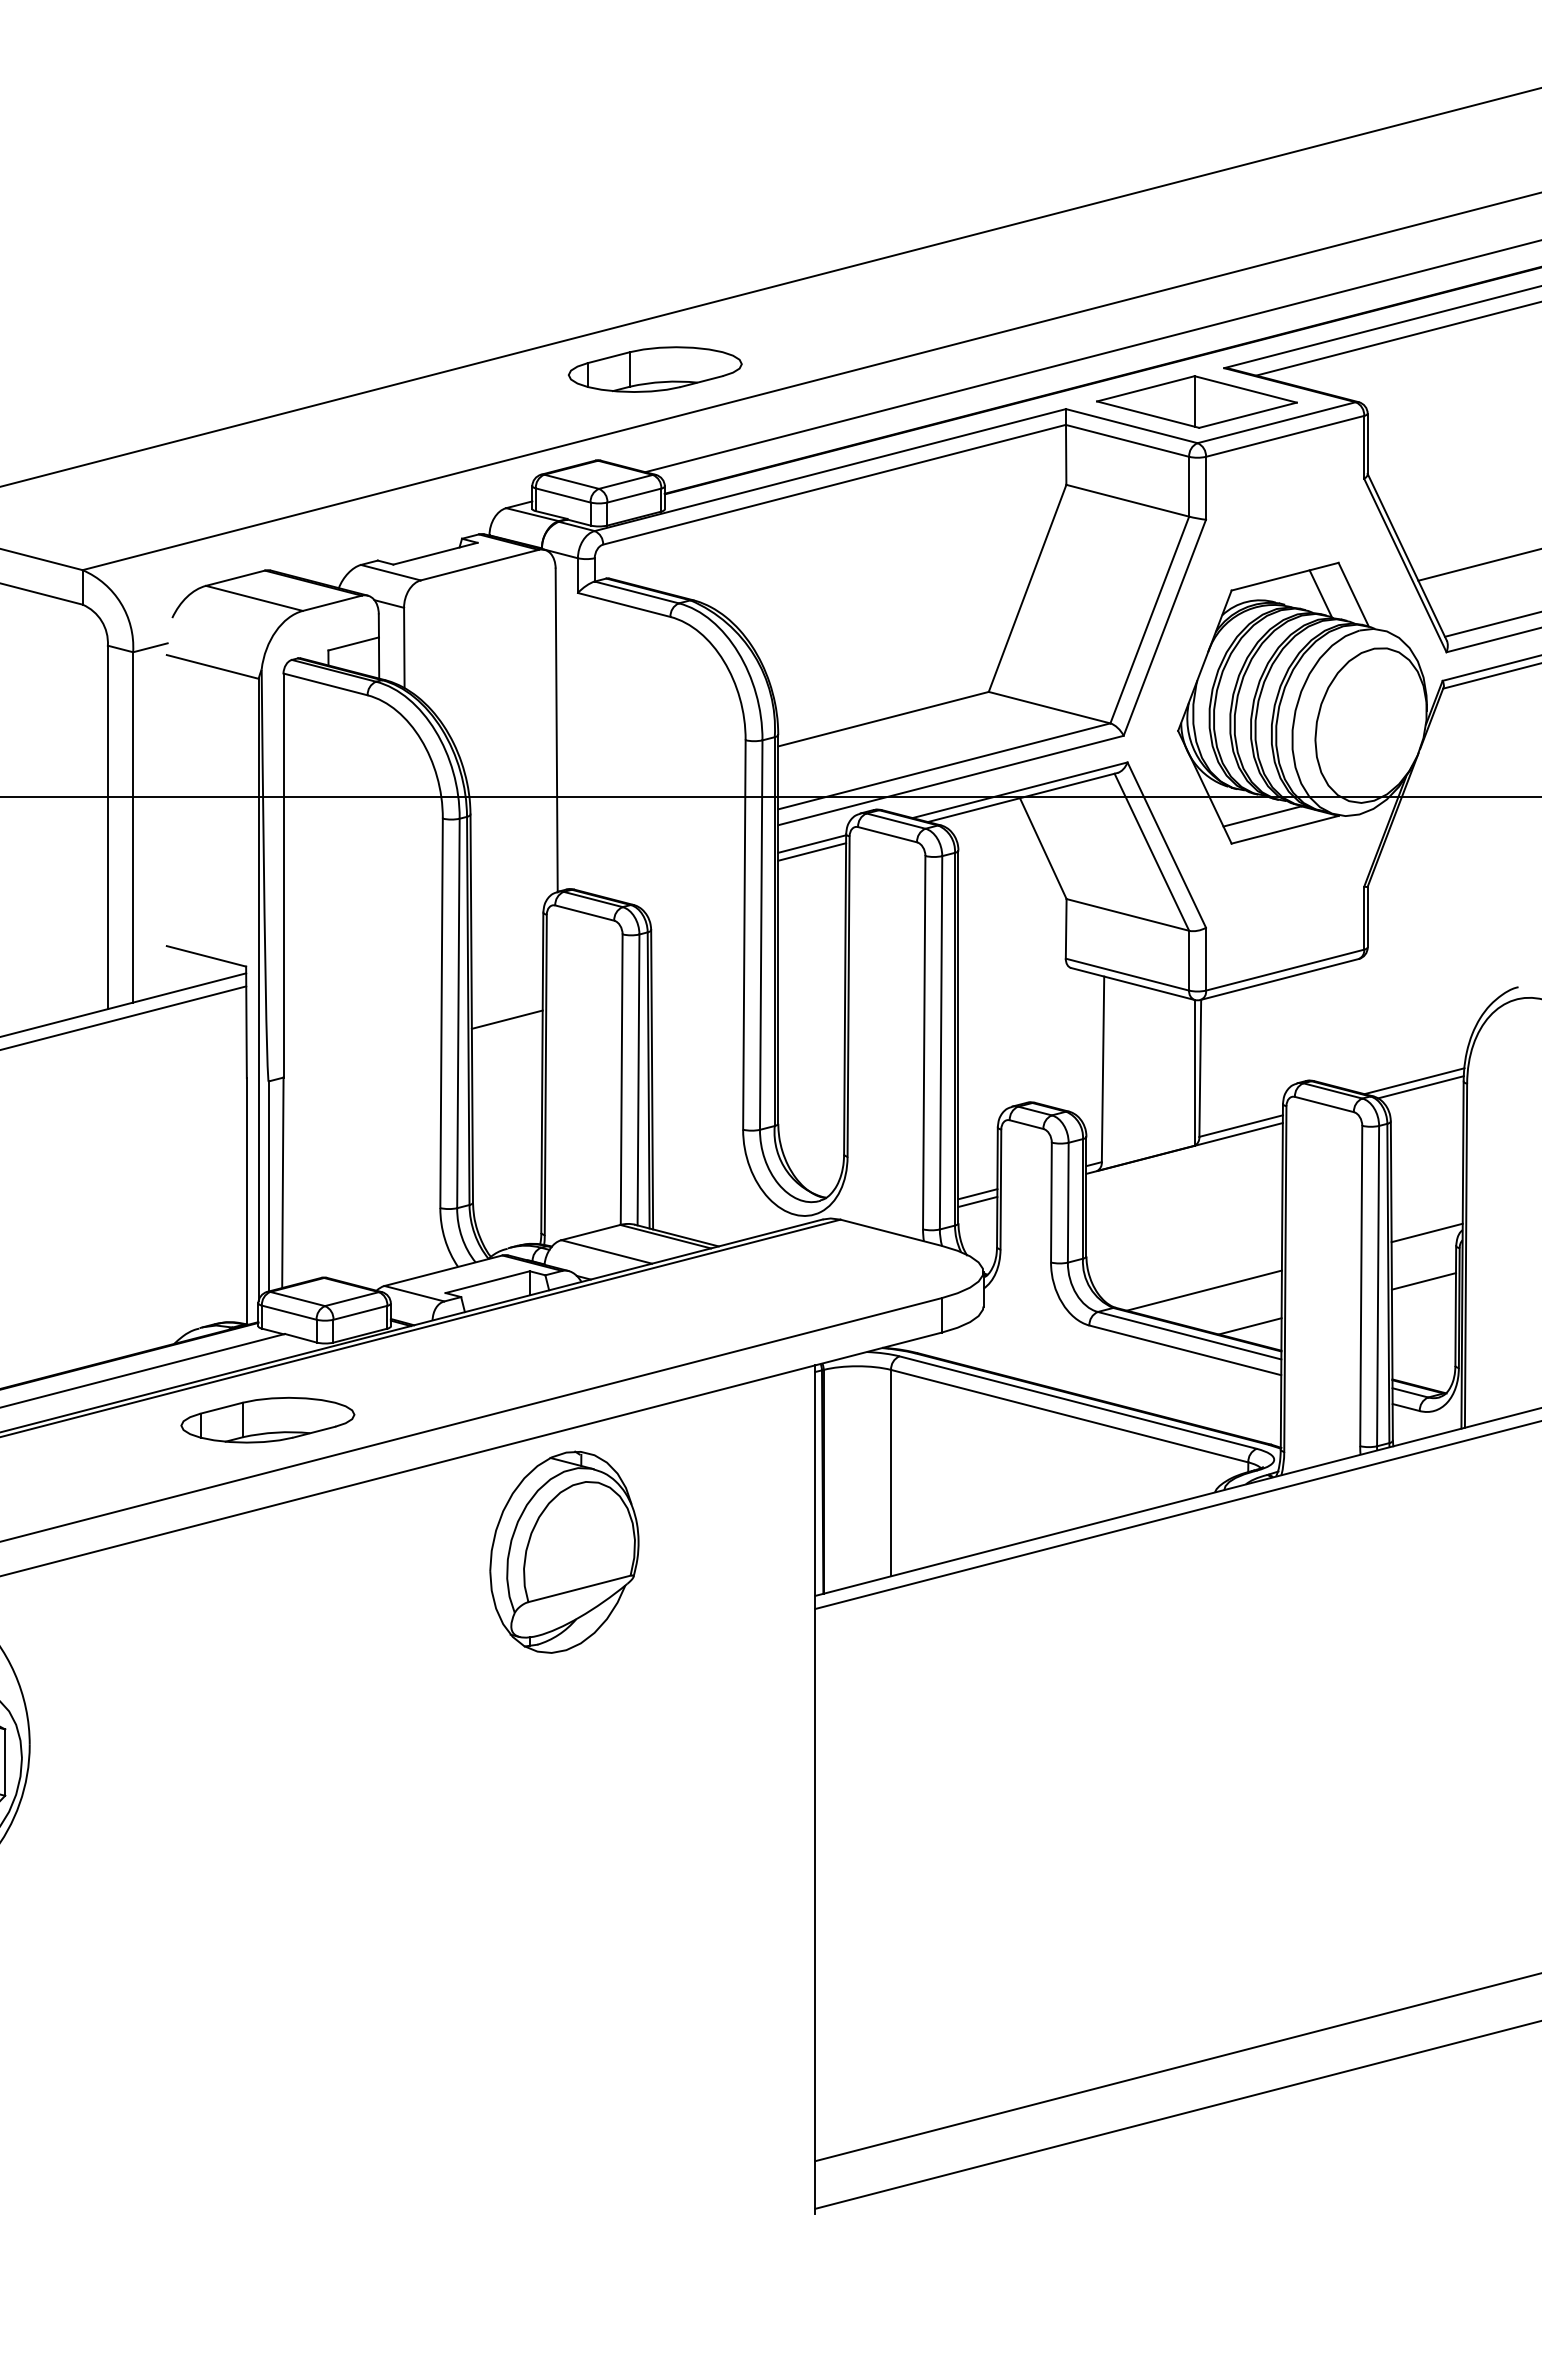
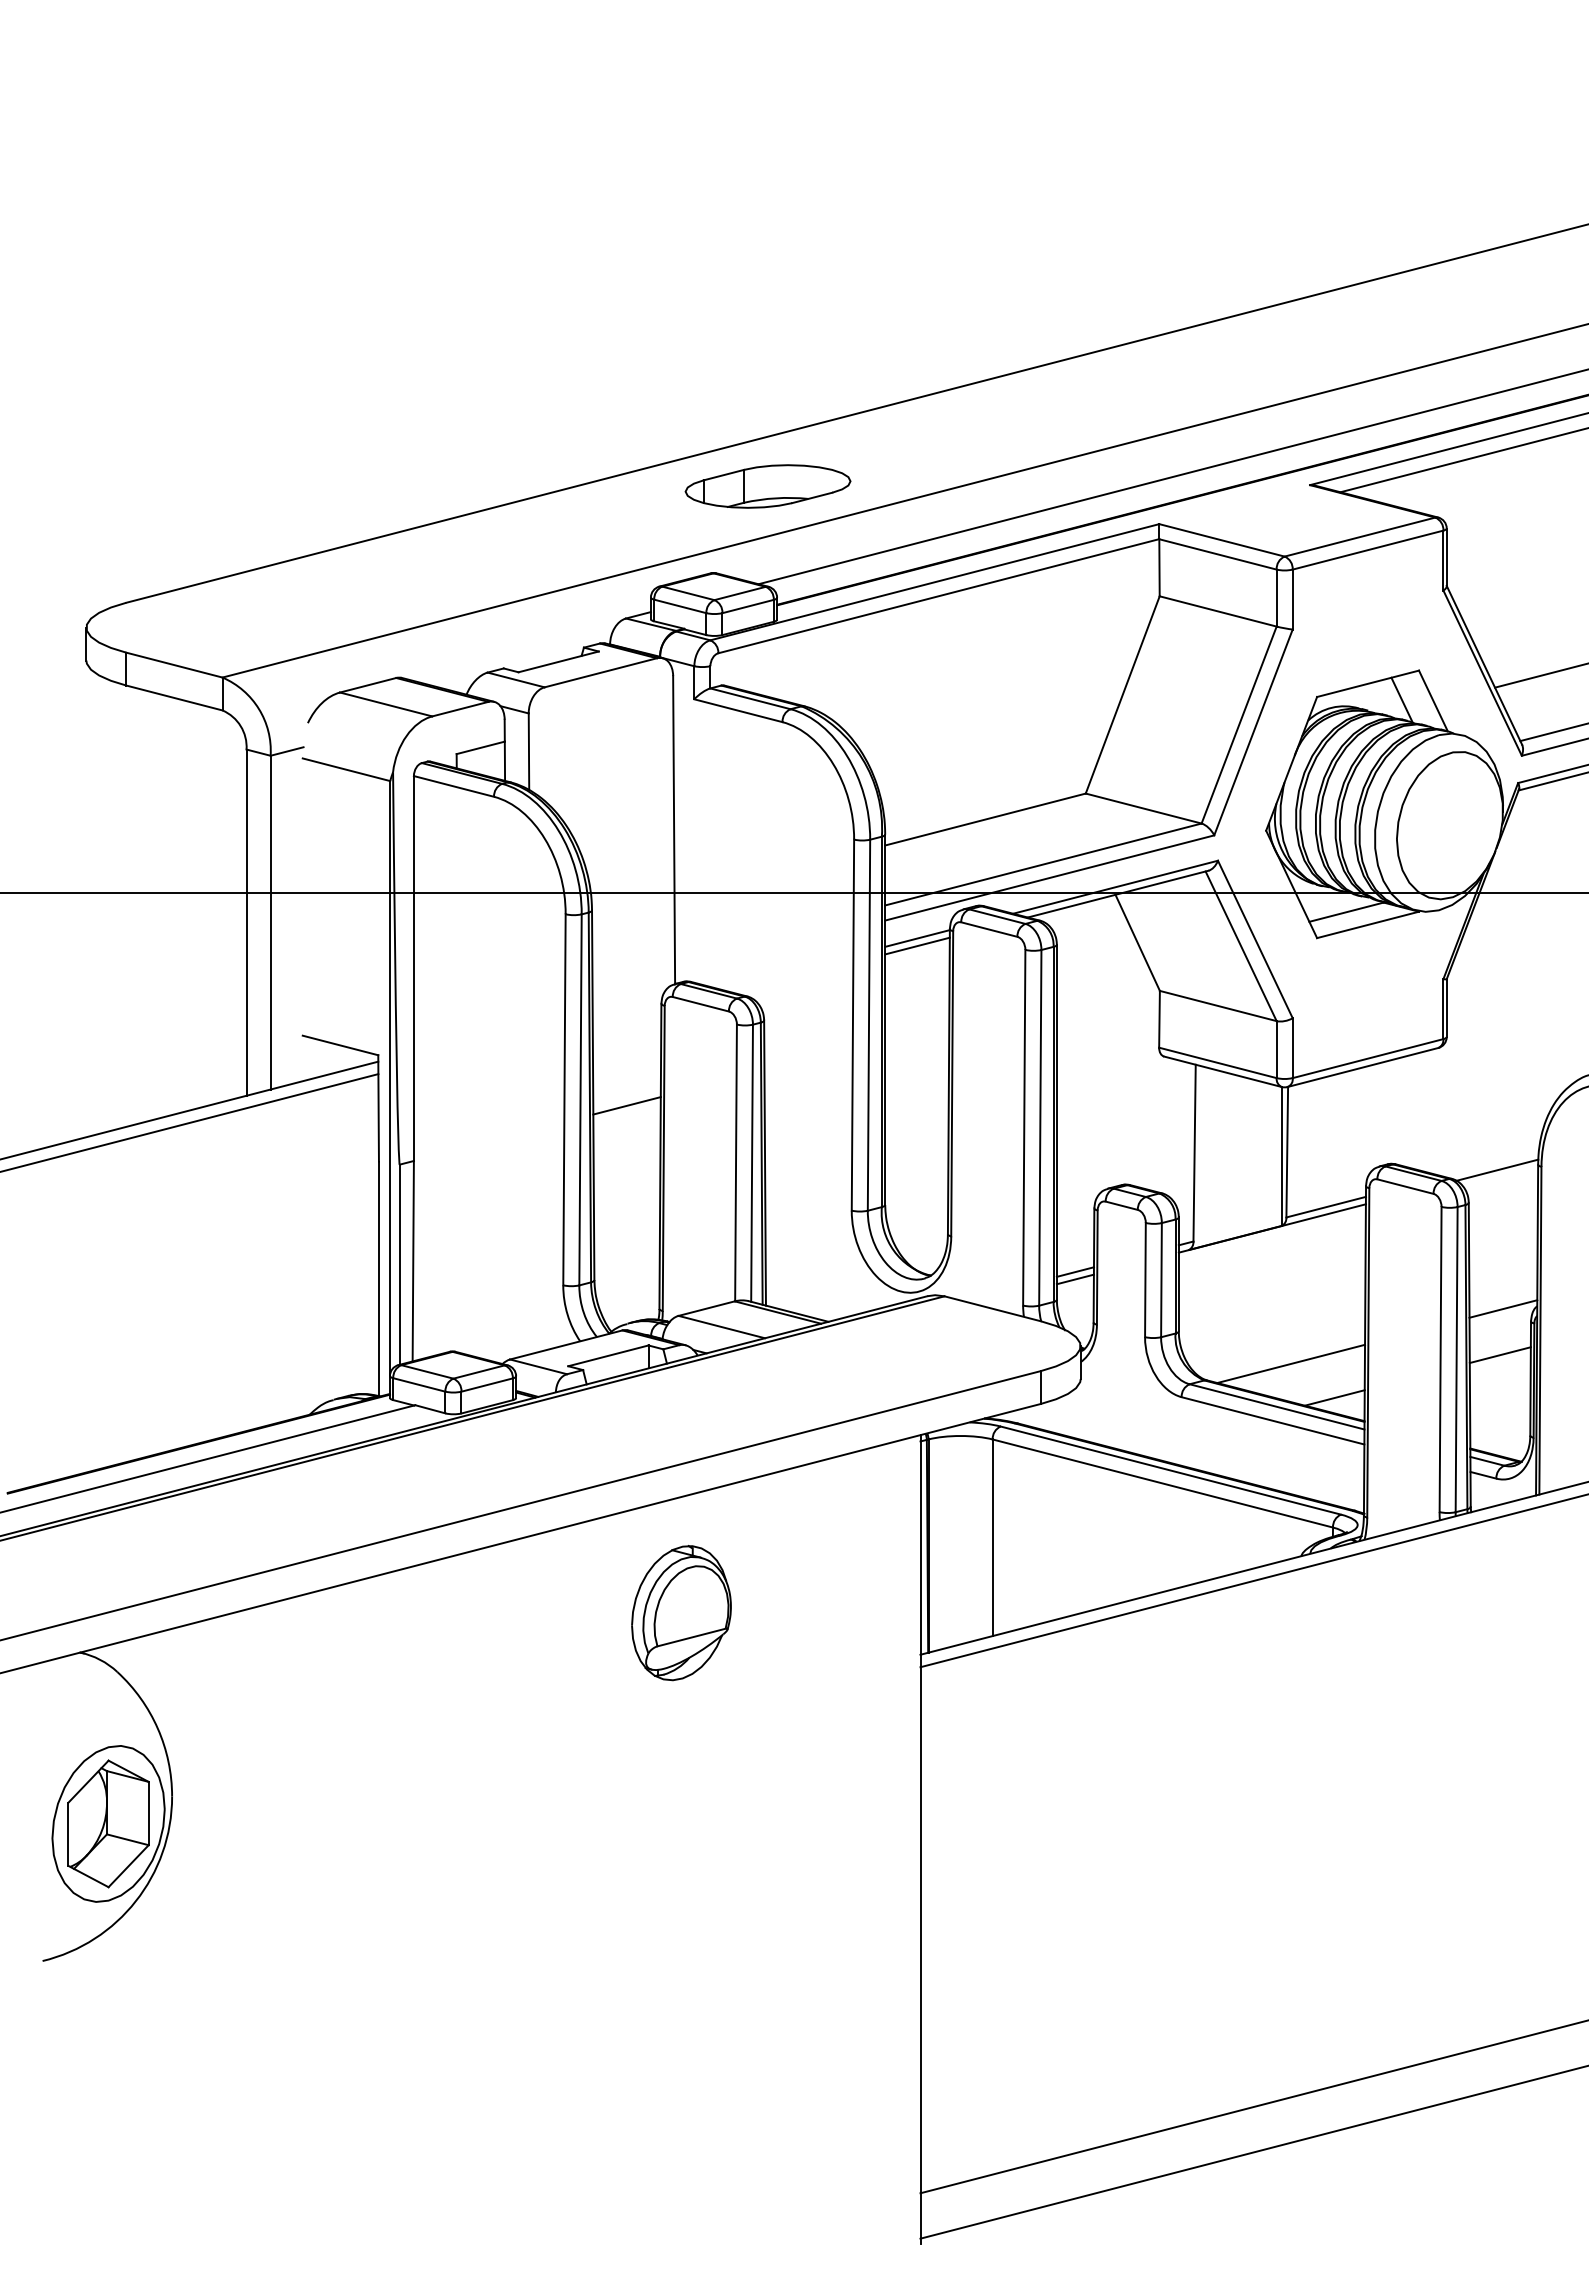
part: (1196, 401) -> (1283, 516), removed
line: (1413, 1081) -> (1490, 1164), removed
part: (267, 1420) -> (398, 1487), removed
part: (564, 1551) -> (681, 1612), size x0.7

